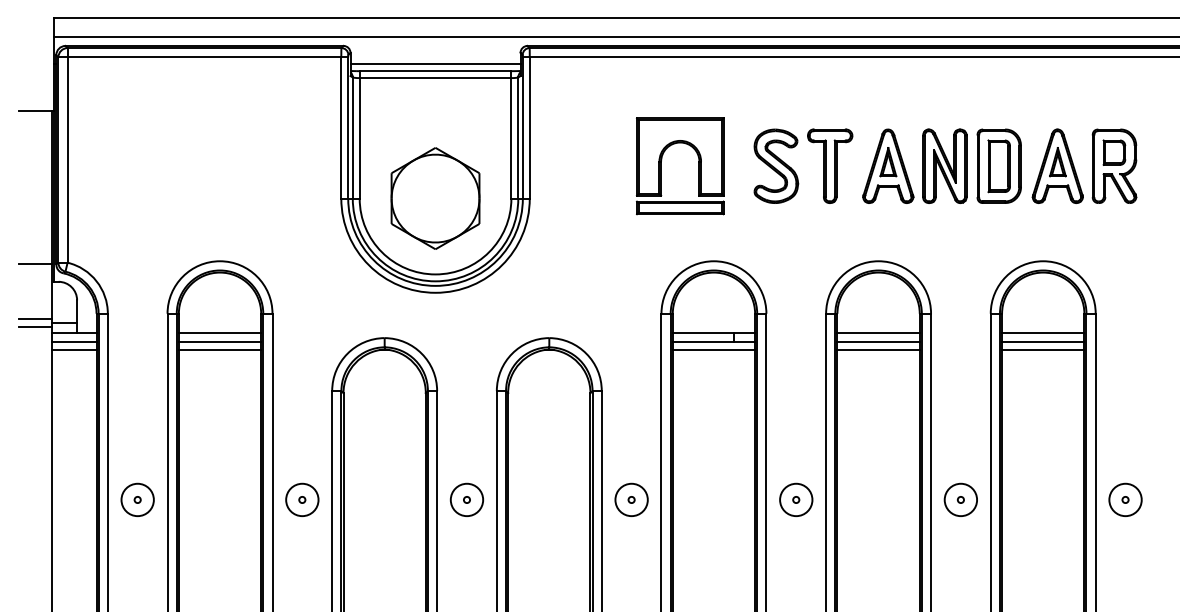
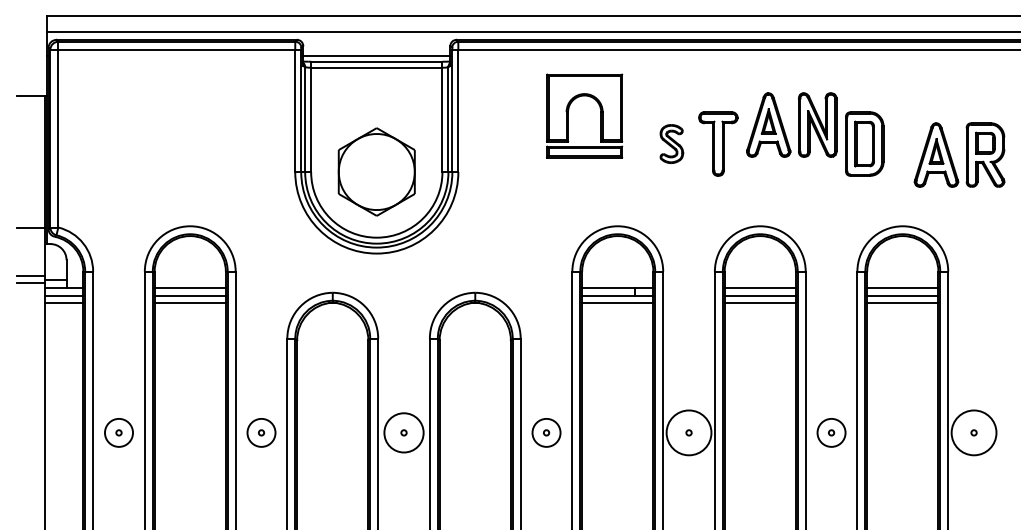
part: (661, 165) -> (568, 115), moved
part: (776, 165) -> (671, 143), size x0.6
part: (922, 165) -> (798, 124), moved
part: (1092, 165) -> (966, 154), moved
circle: (467, 499) -> (404, 432), size x1.4
circle: (796, 499) -> (689, 432), size x1.6
circle: (1126, 499) -> (974, 432), size x1.6

